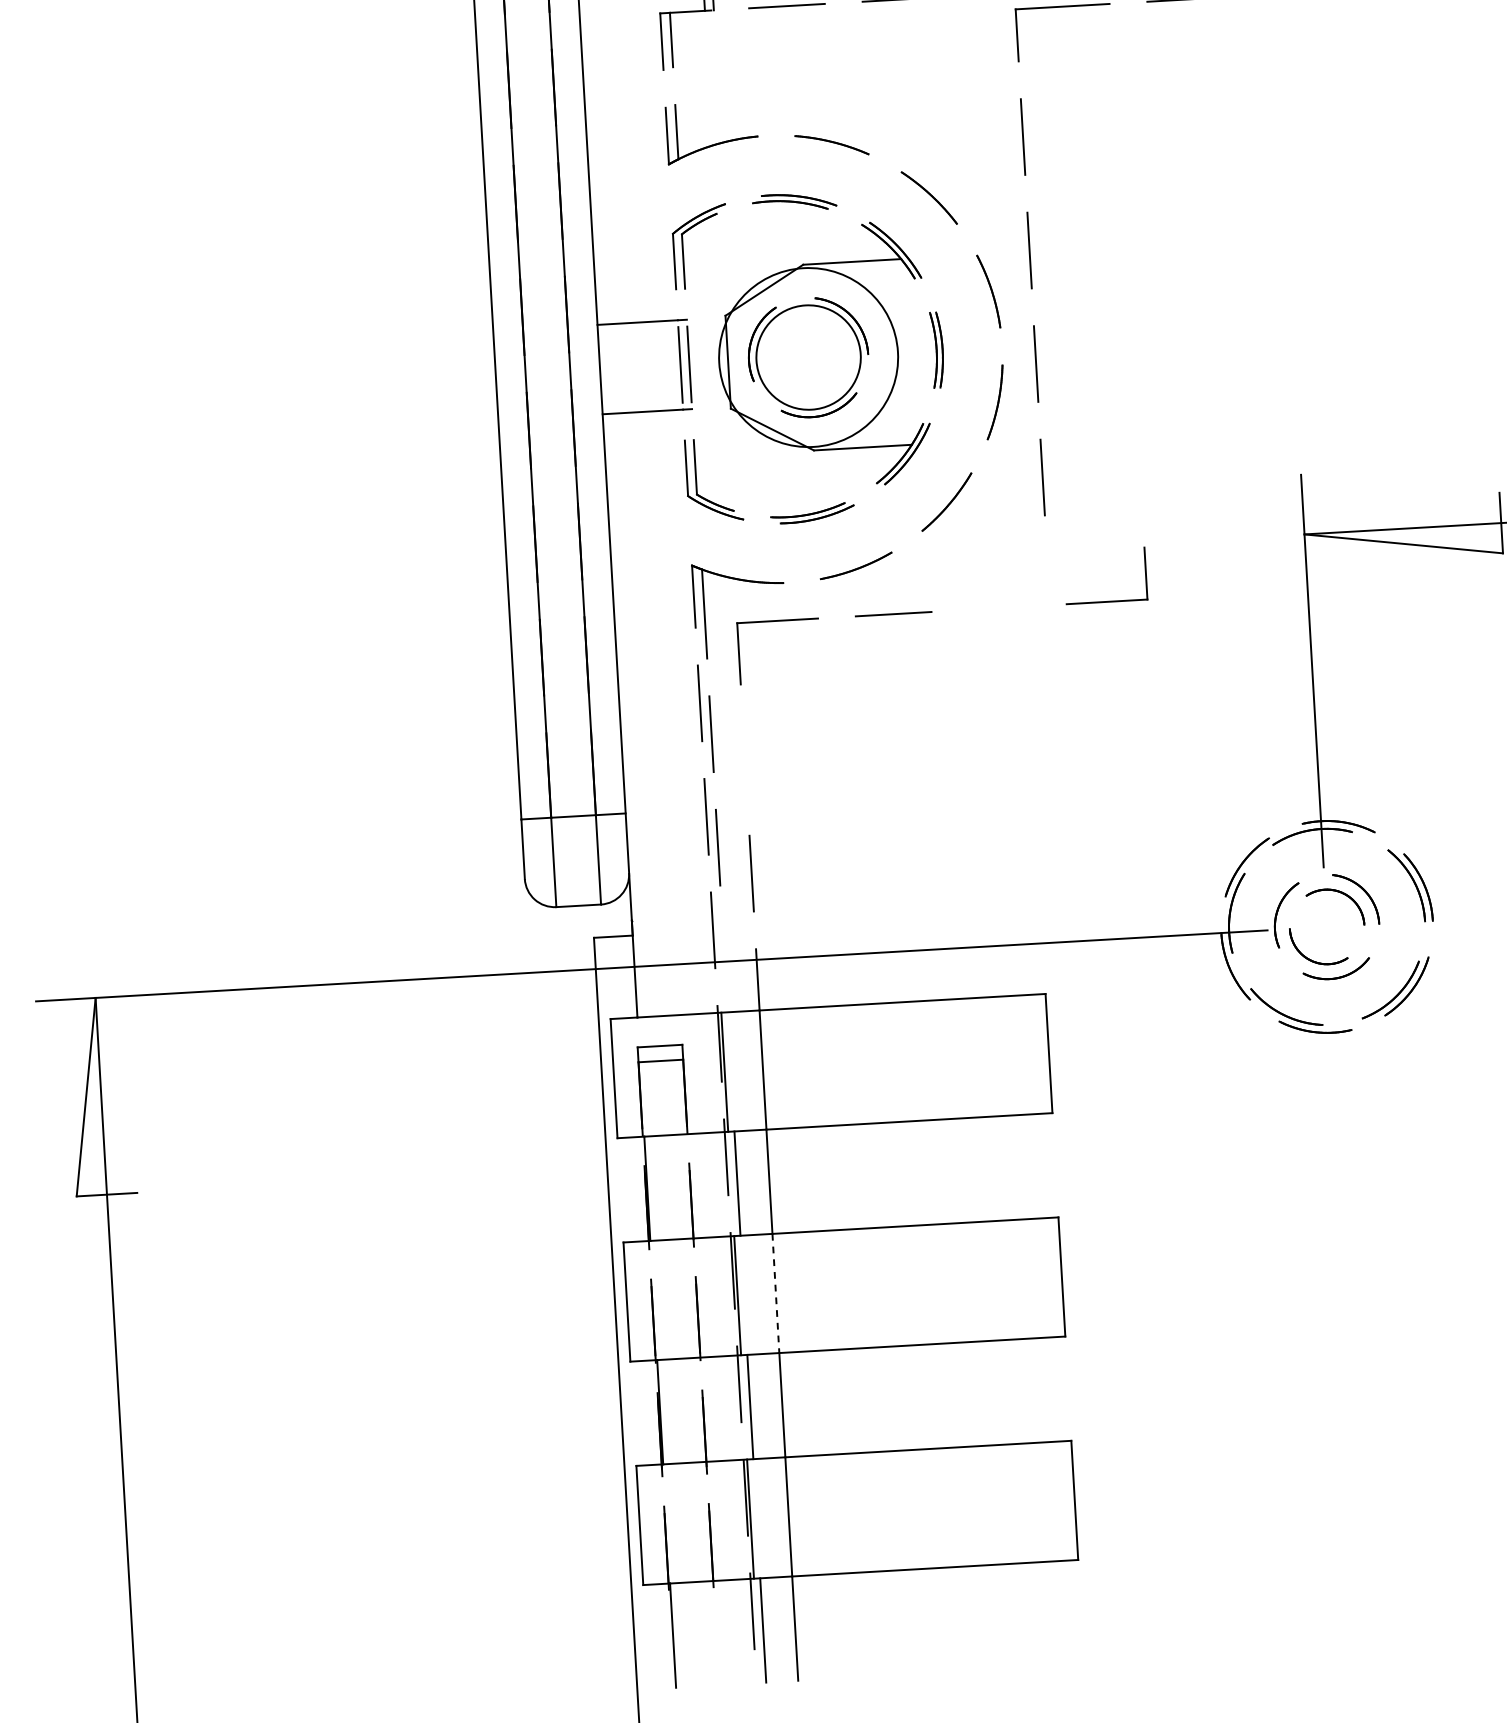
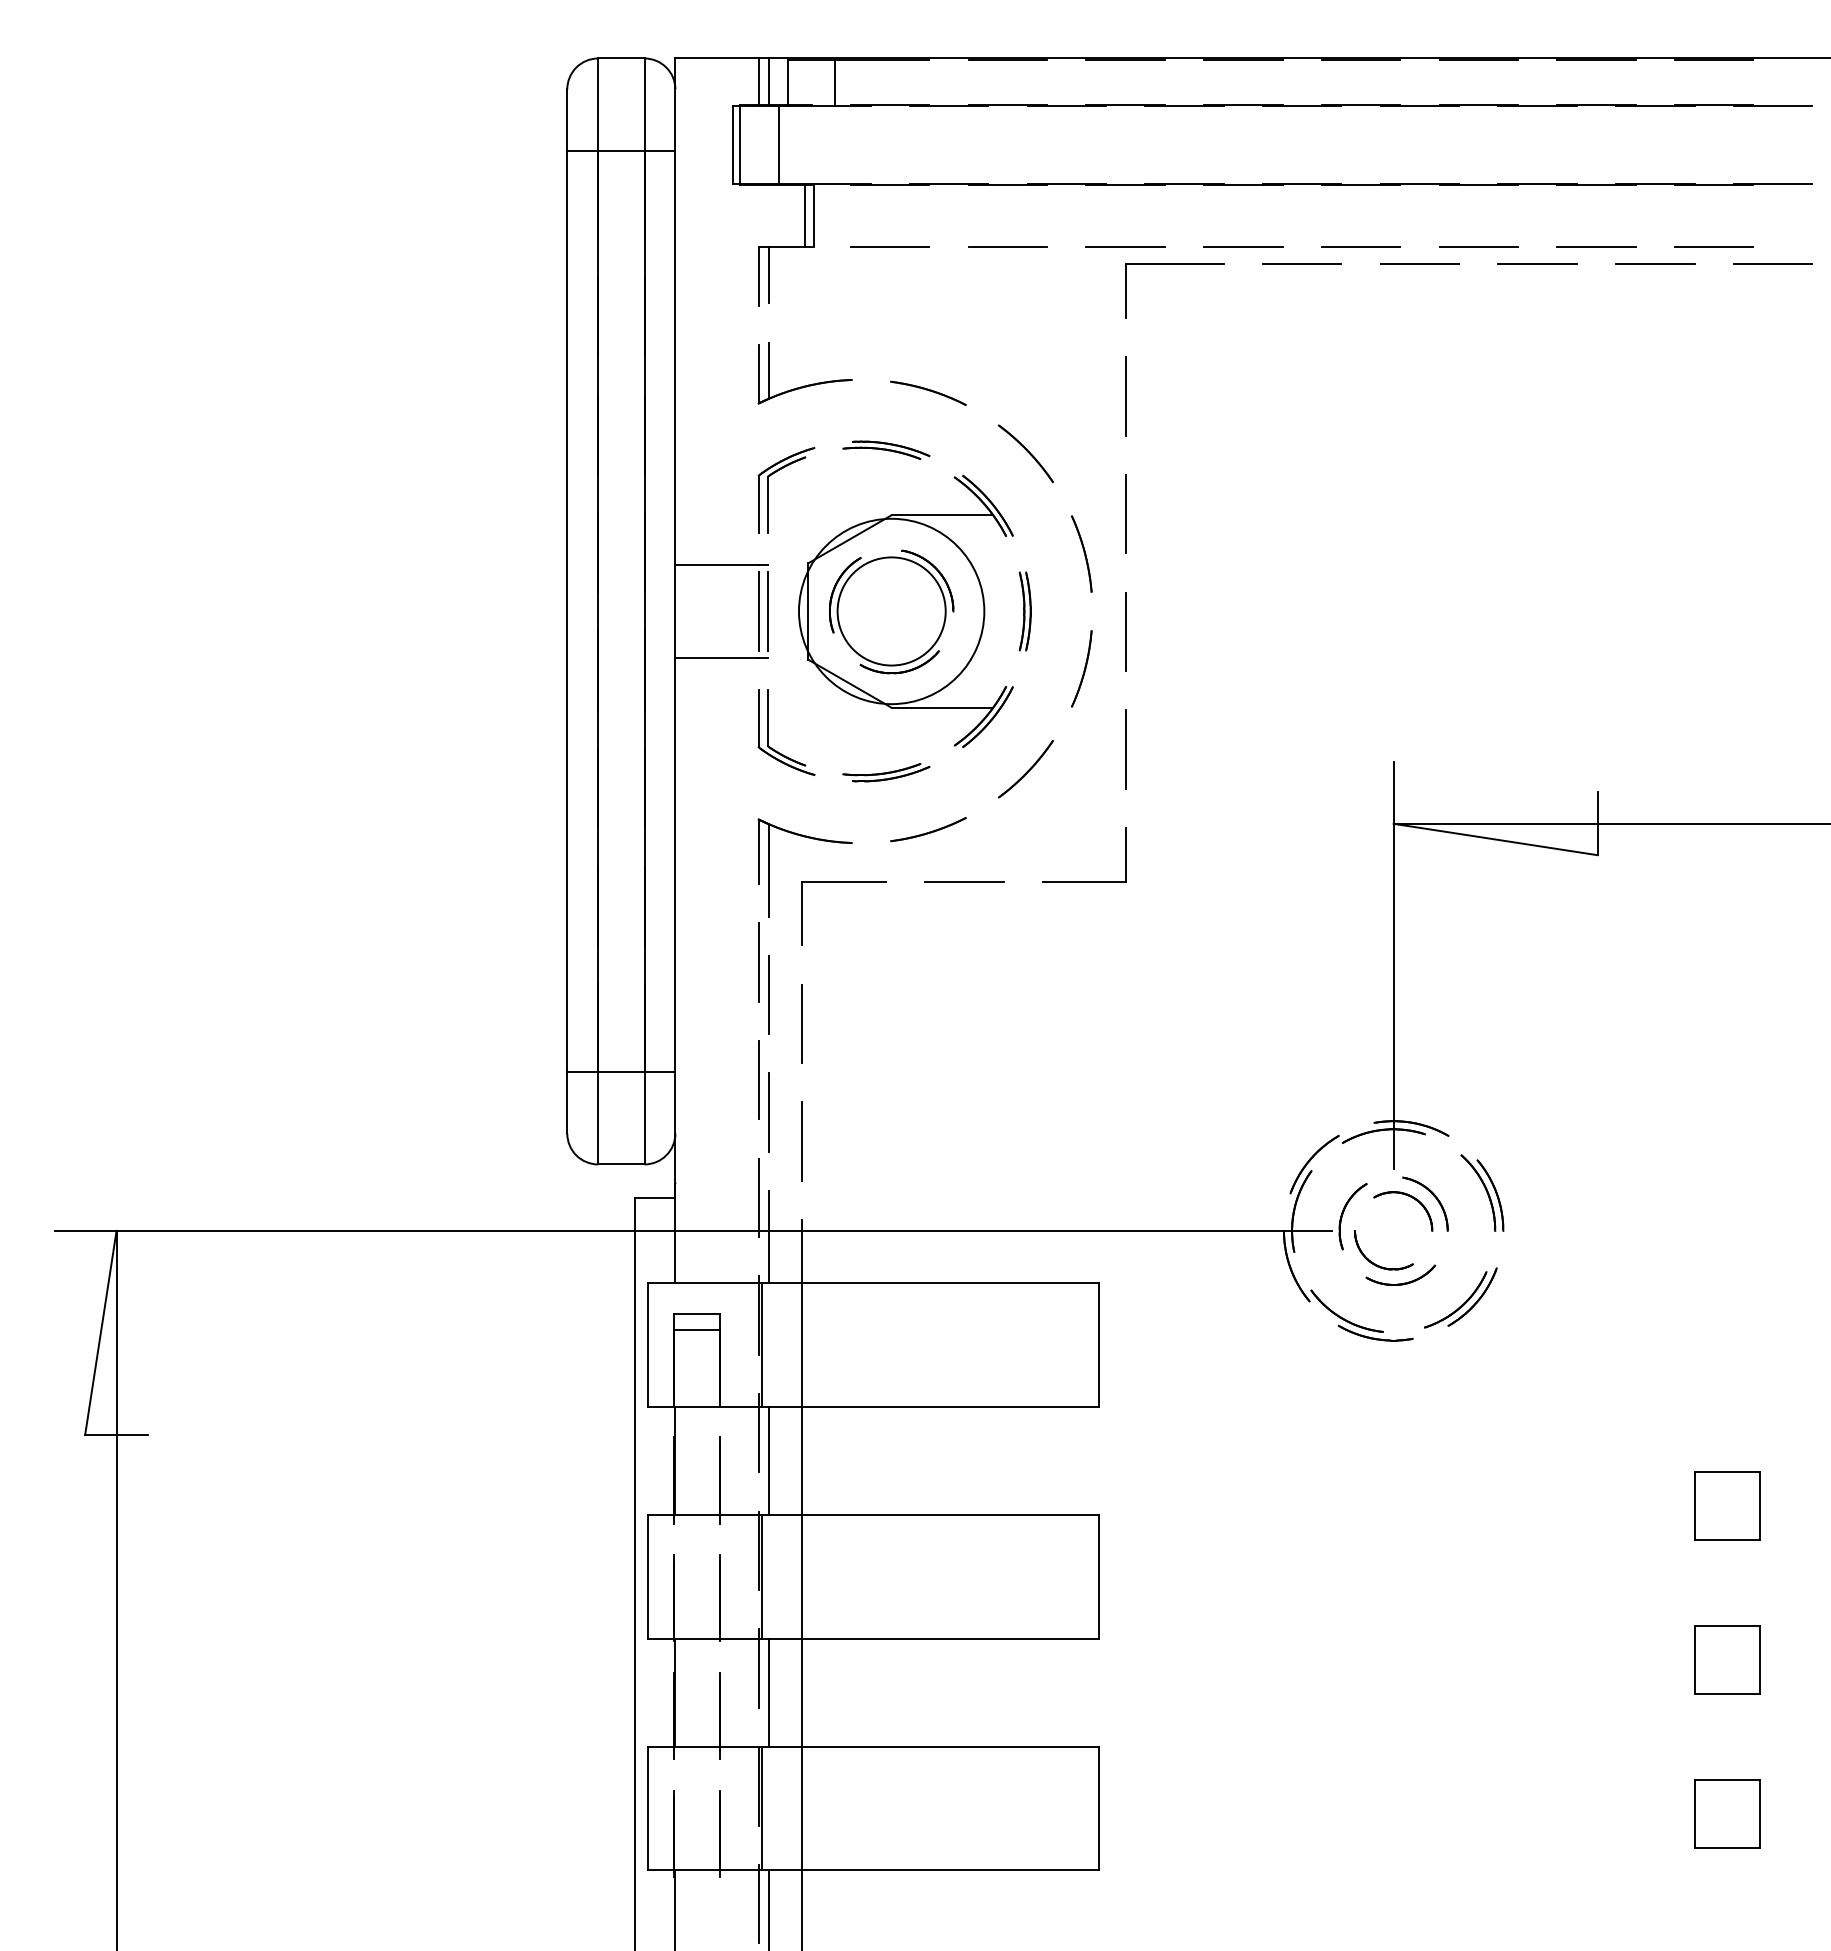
part: (1106, 601) -> (1084, 881), moved
line: (745, 759) -> (802, 1023), added
line: (724, 968) -> (768, 1237), added
line: (776, 1293) -> (802, 1576), dashed -> solid

